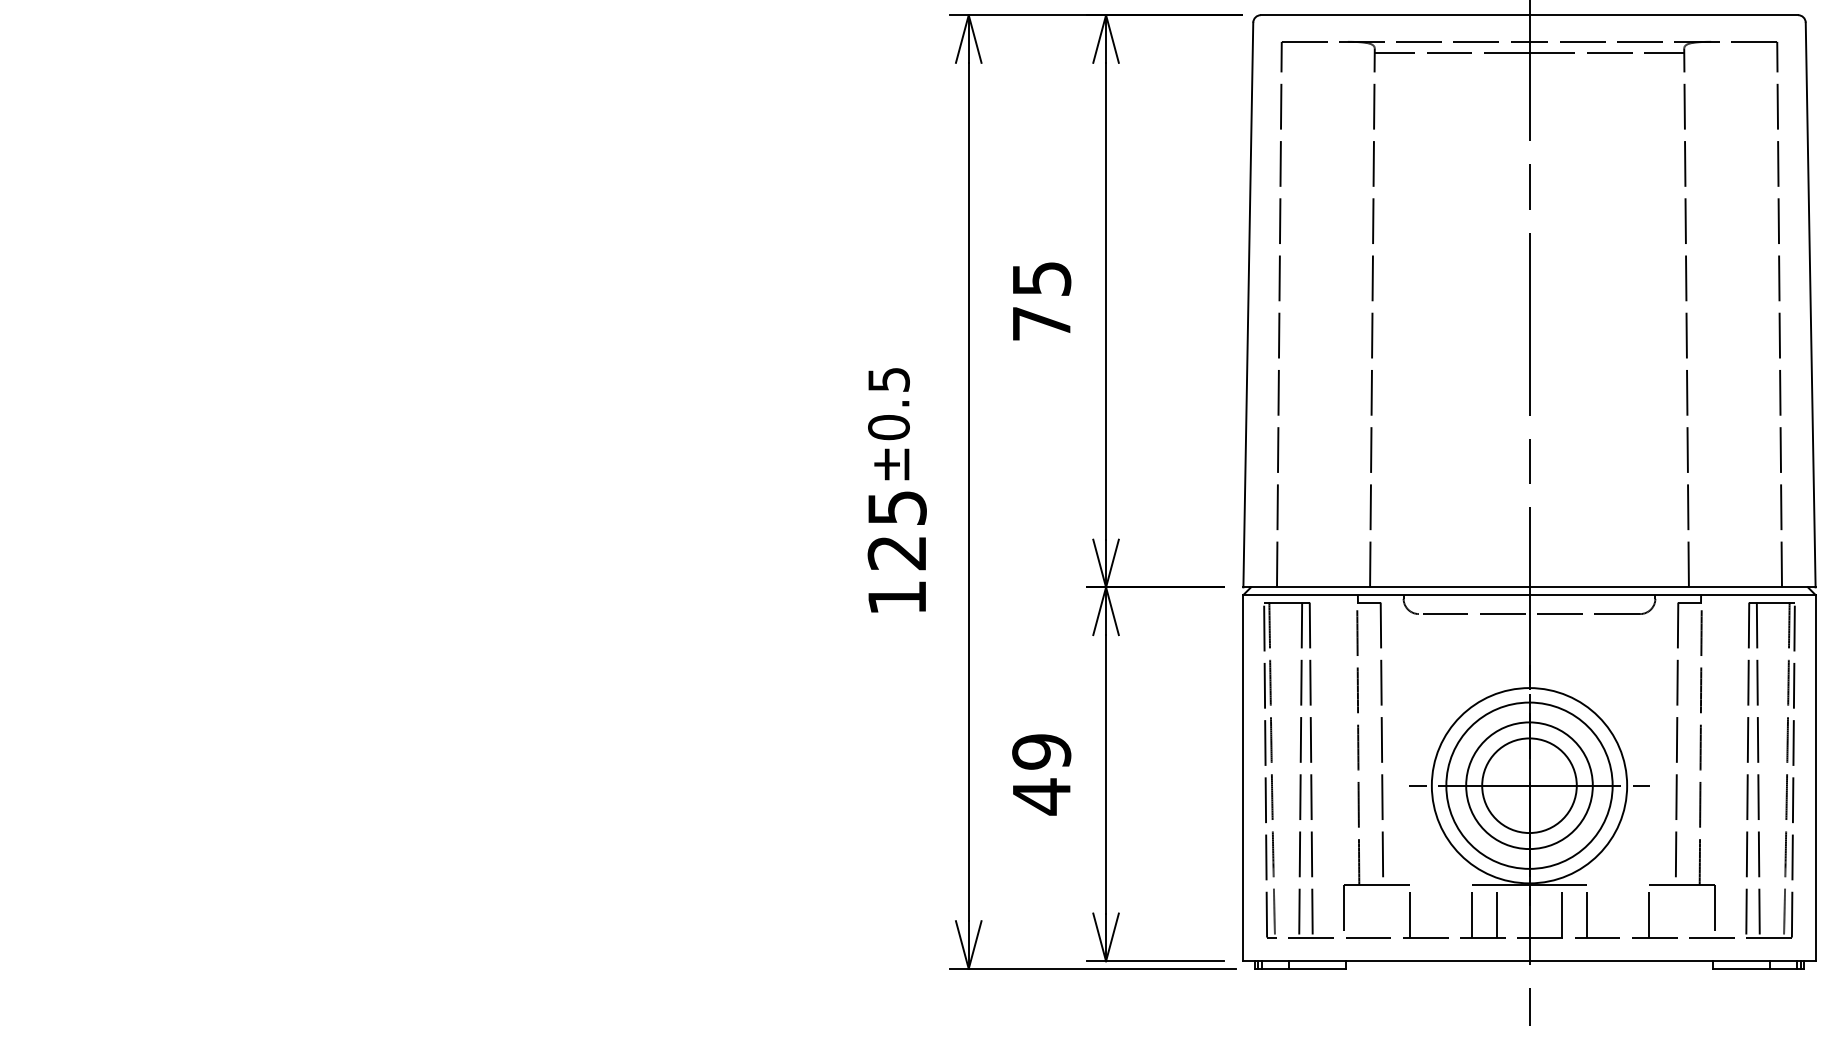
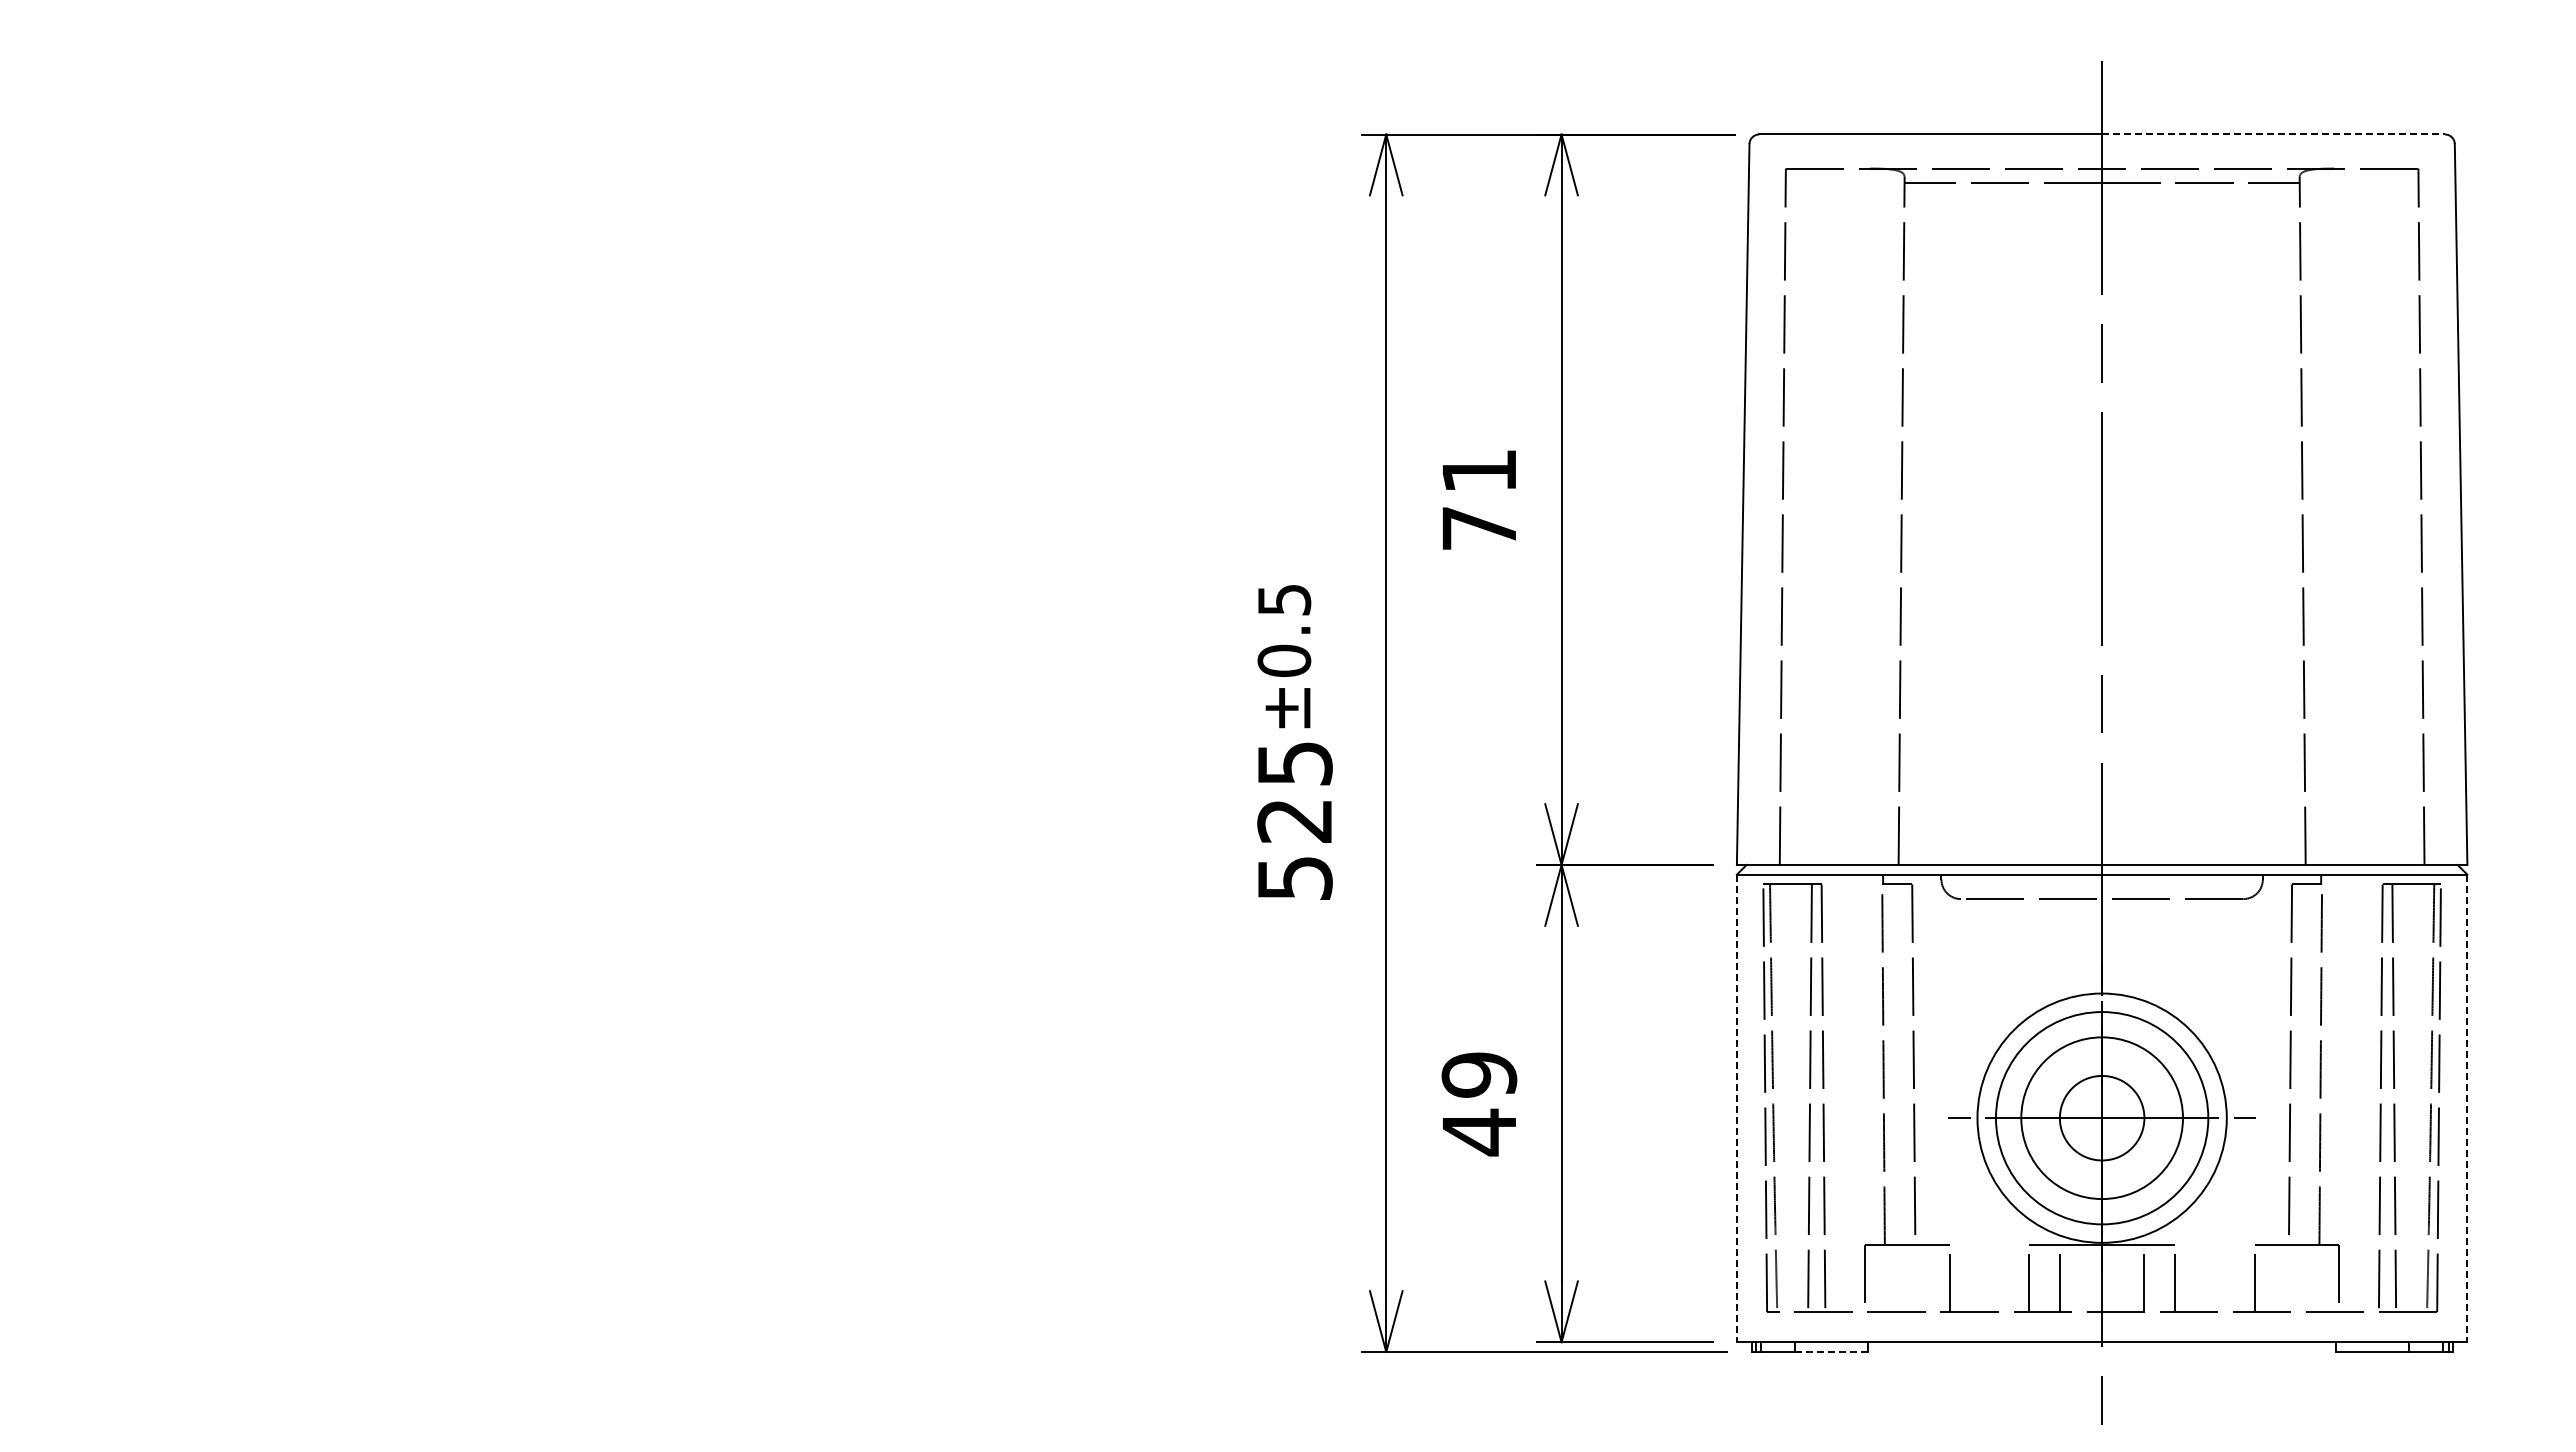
line: (1664, 15) -> (2274, 134), solid -> dashed
text: (1041, 279) -> (1479, 471), 75 -> 71
text: (897, 597) -> (1295, 878), 125 -> 525
line: (1243, 778) -> (1736, 1108), solid -> dashed
line: (1815, 778) -> (2467, 1108), solid -> dashed
circle: (1528, 785) -> (2101, 1117), size x0.7
line: (1317, 968) -> (1831, 1351), solid -> dashed

